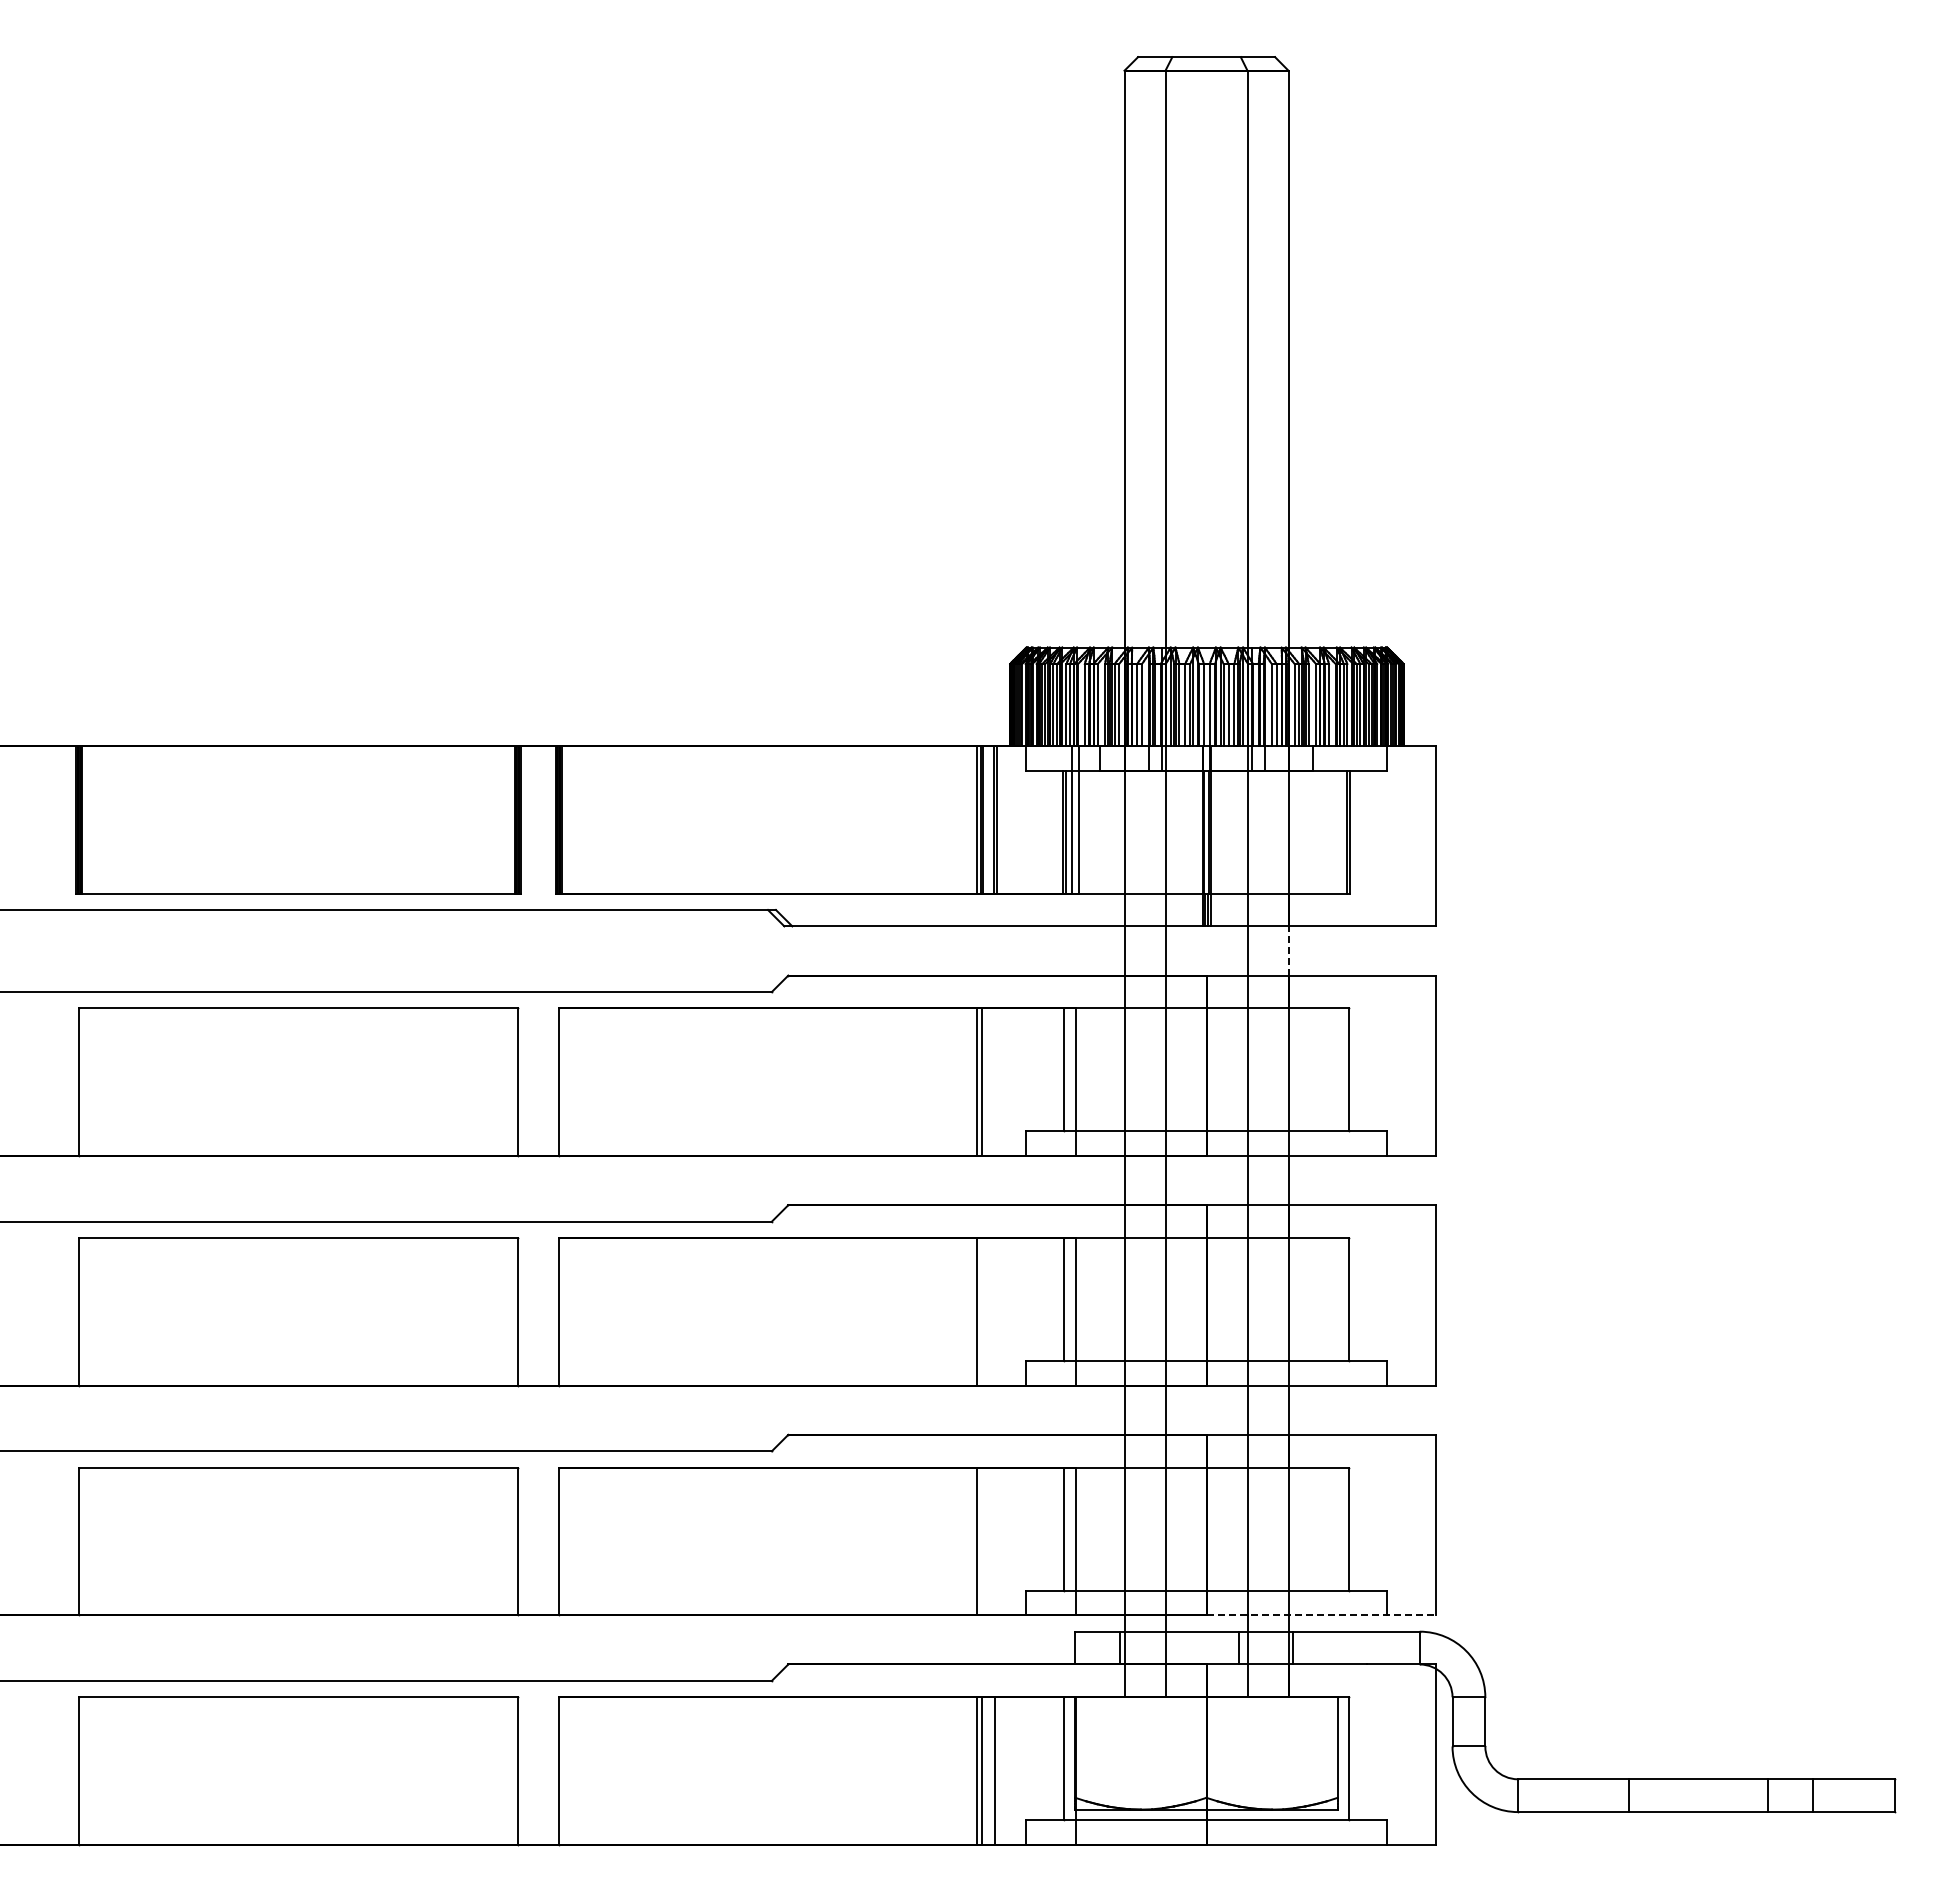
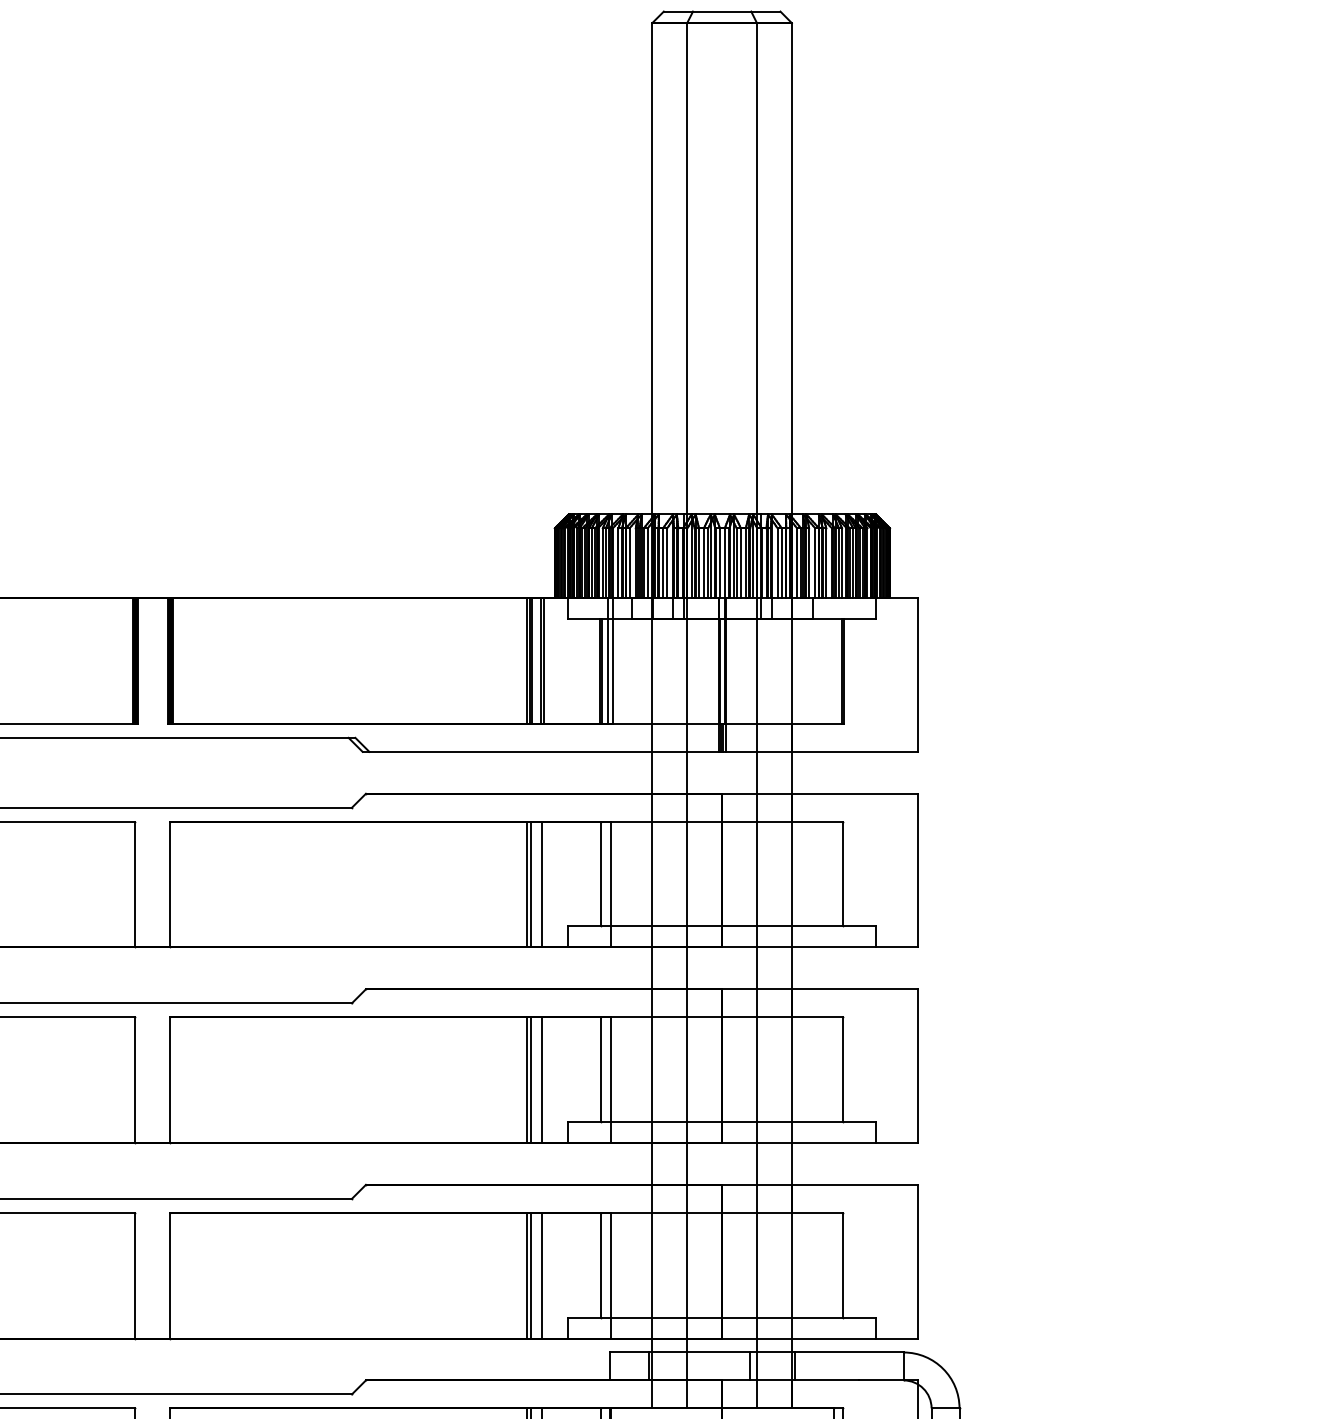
line: (1288, 951) -> (791, 773), dashed -> solid
line: (995, 1082) -> (542, 884), added
line: (982, 1311) -> (531, 1079), added
line: (995, 1311) -> (542, 1079), added
line: (982, 1541) -> (531, 1275), added
line: (995, 1541) -> (542, 1275), added
line: (1321, 1615) -> (820, 1338), dashed -> solid

